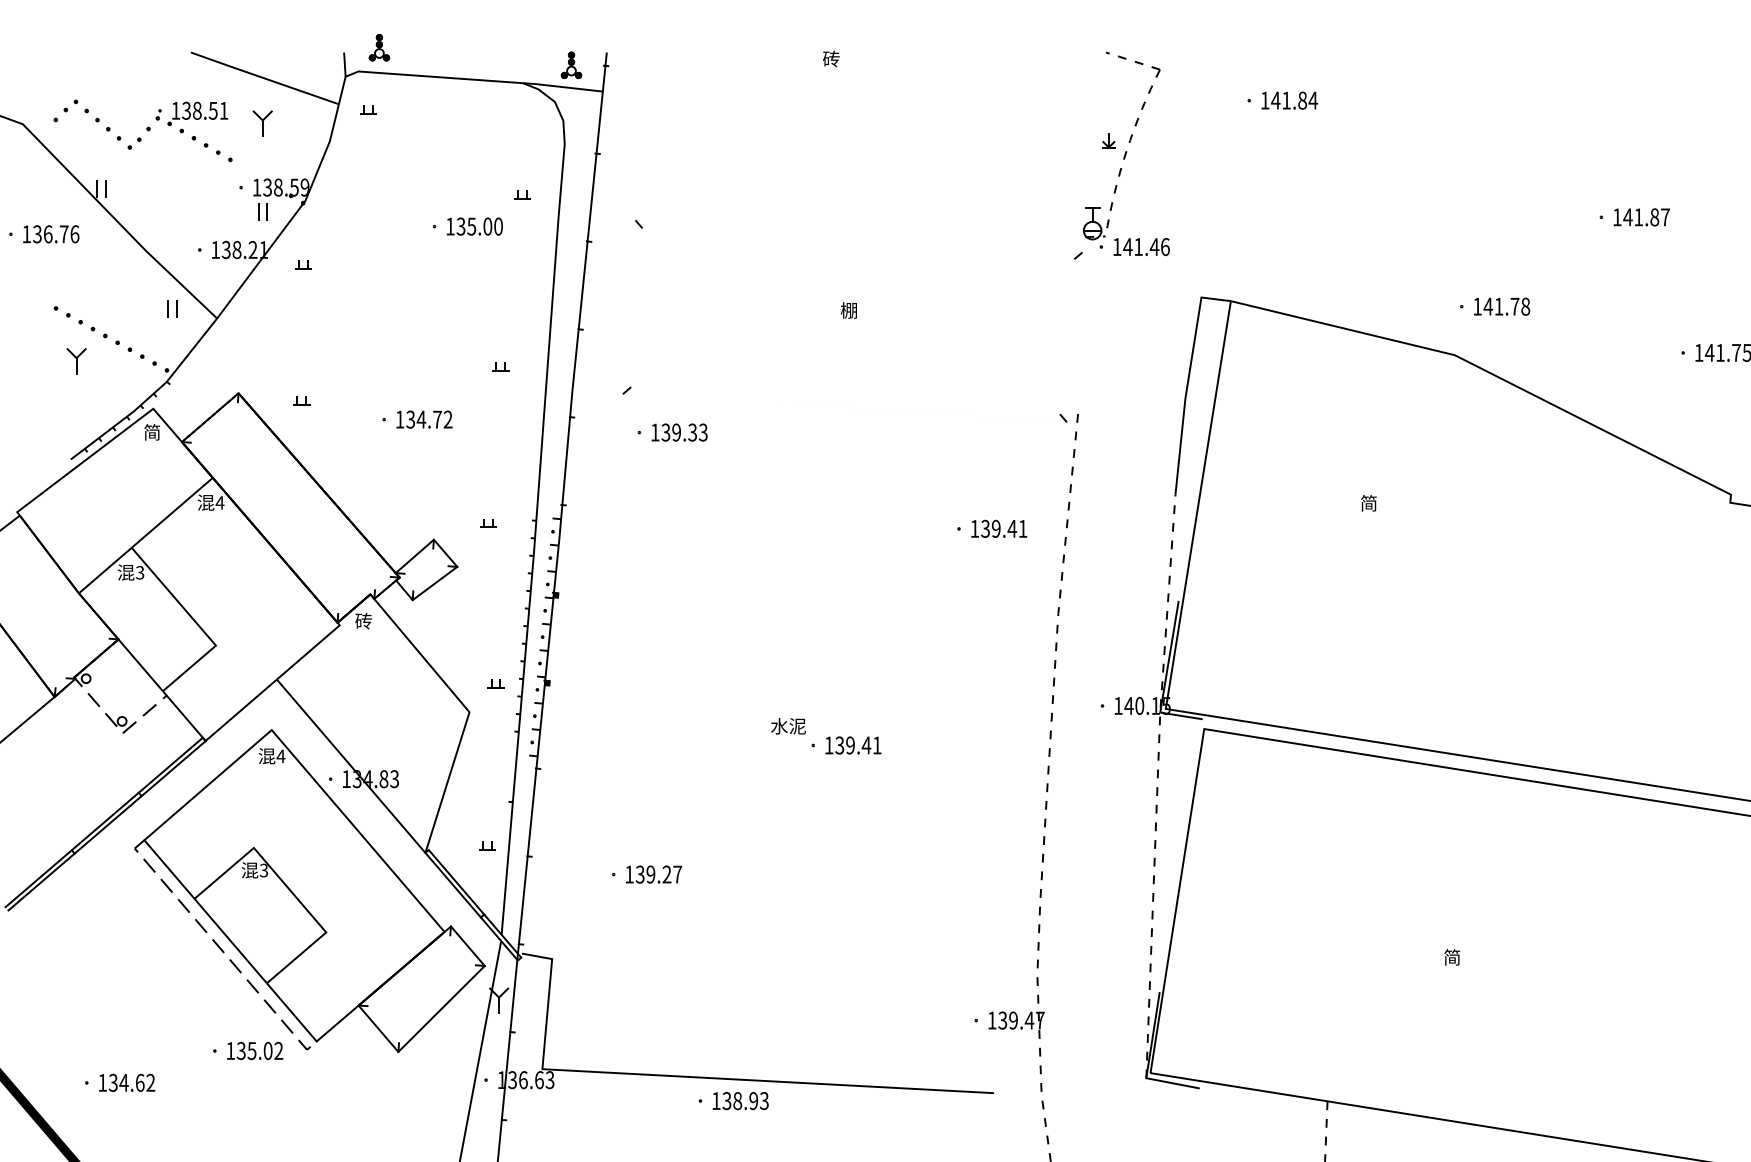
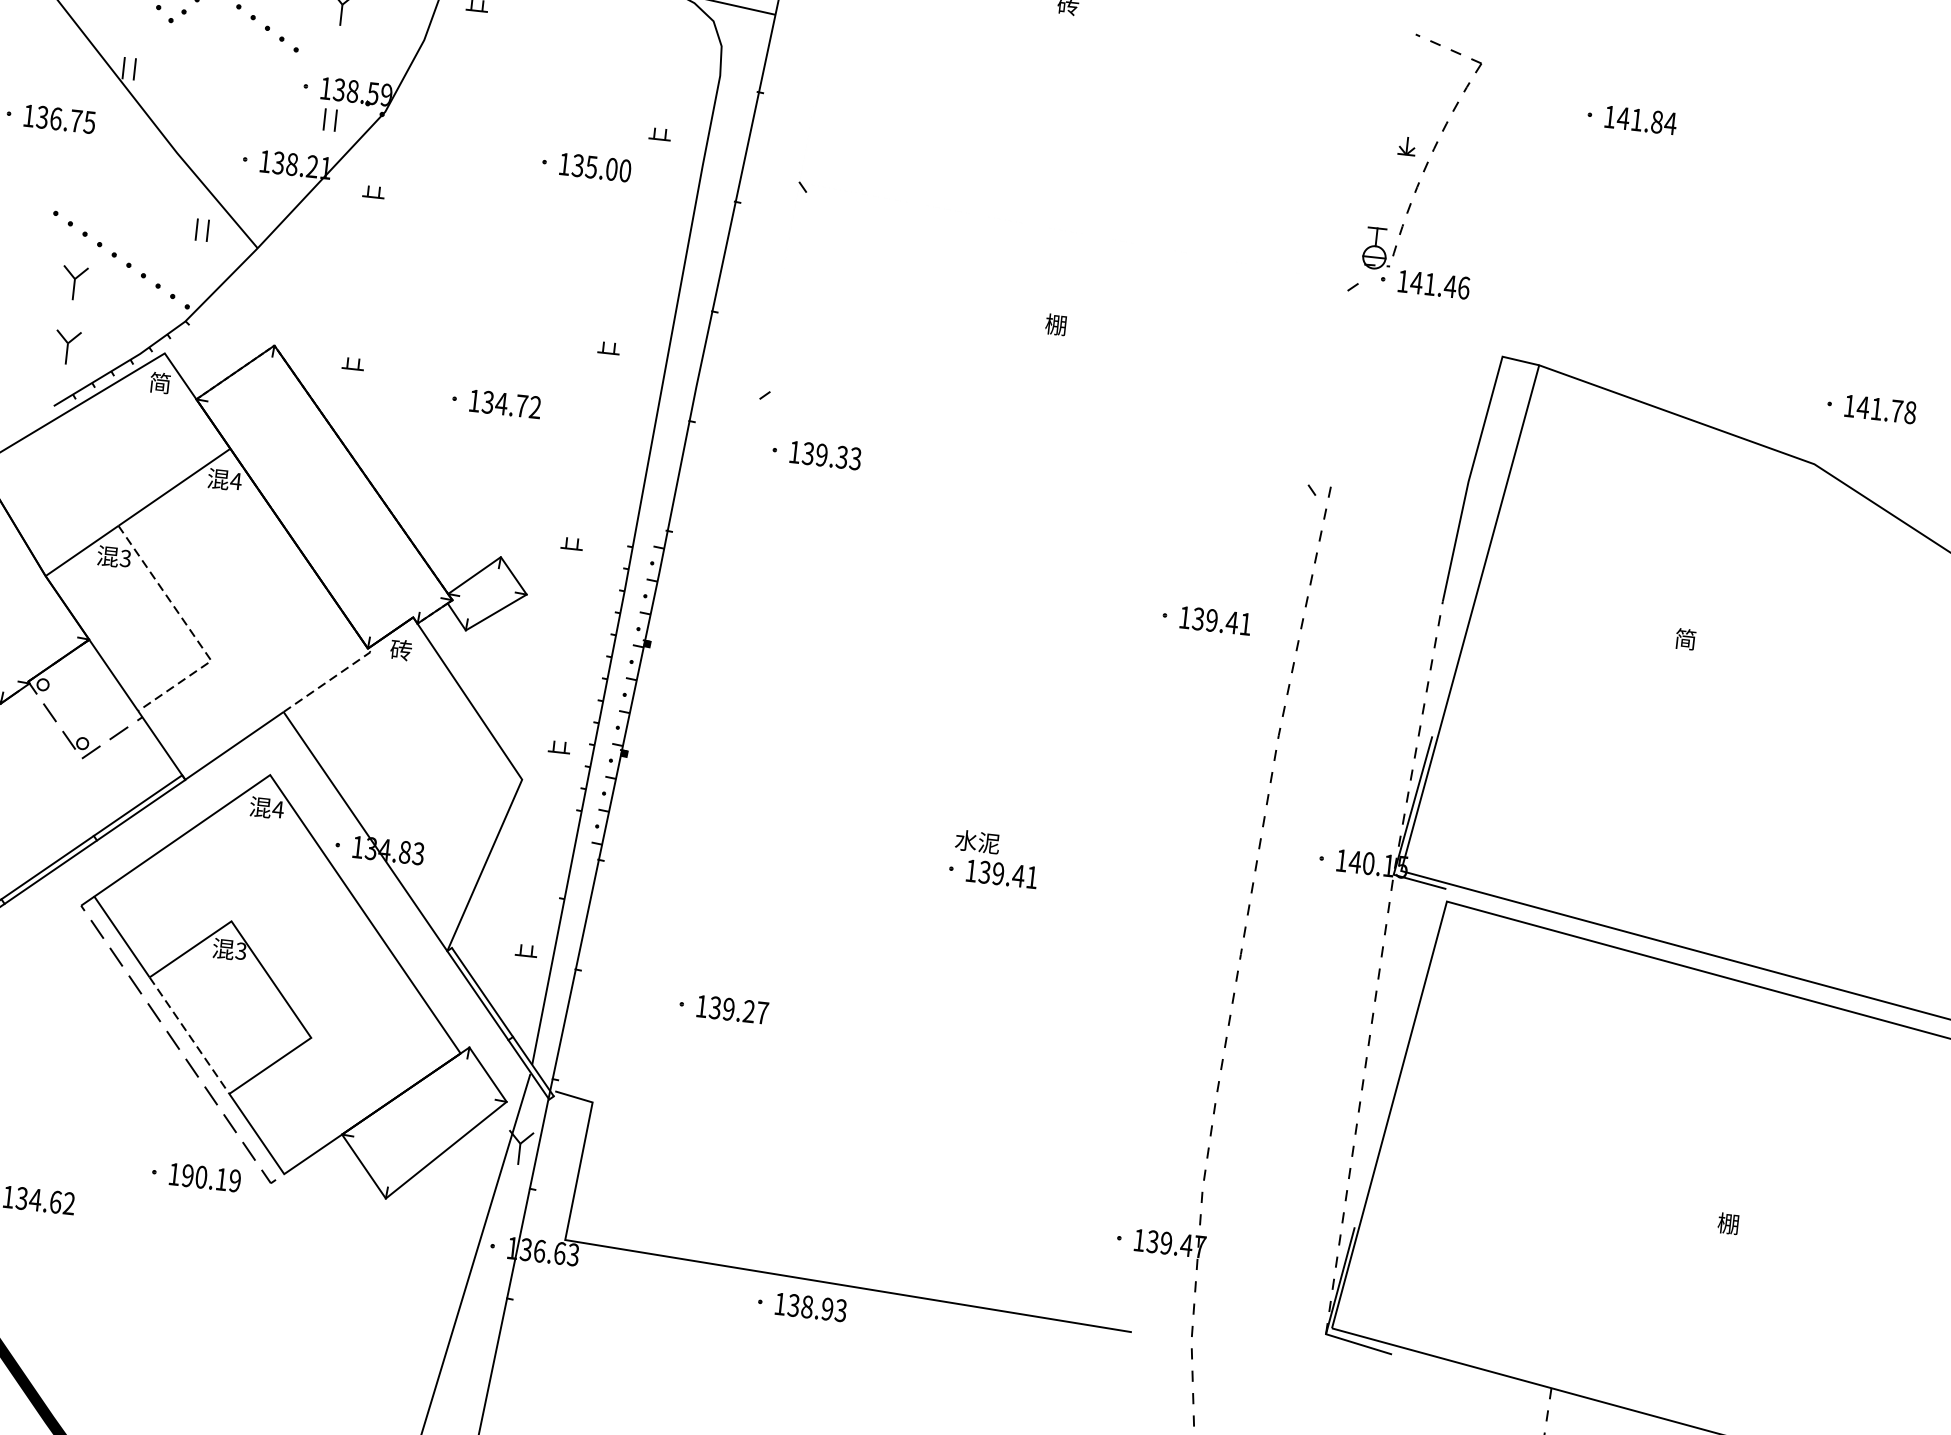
text: (74, 234) -> (89, 122), 136.76 -> 136.75
part: (76, 412) -> (67, 347), added
line: (197, 623) -> (191, 630), solid -> dashed
line: (310, 650) -> (330, 679), solid -> dashed
text: (788, 726) -> (977, 842), moved
line: (230, 941) -> (189, 1036), solid -> dashed
text: (1452, 957) -> (1728, 1223), 简 -> 棚
text: (259, 1050) -> (210, 1177), 135.02 -> 190.19

